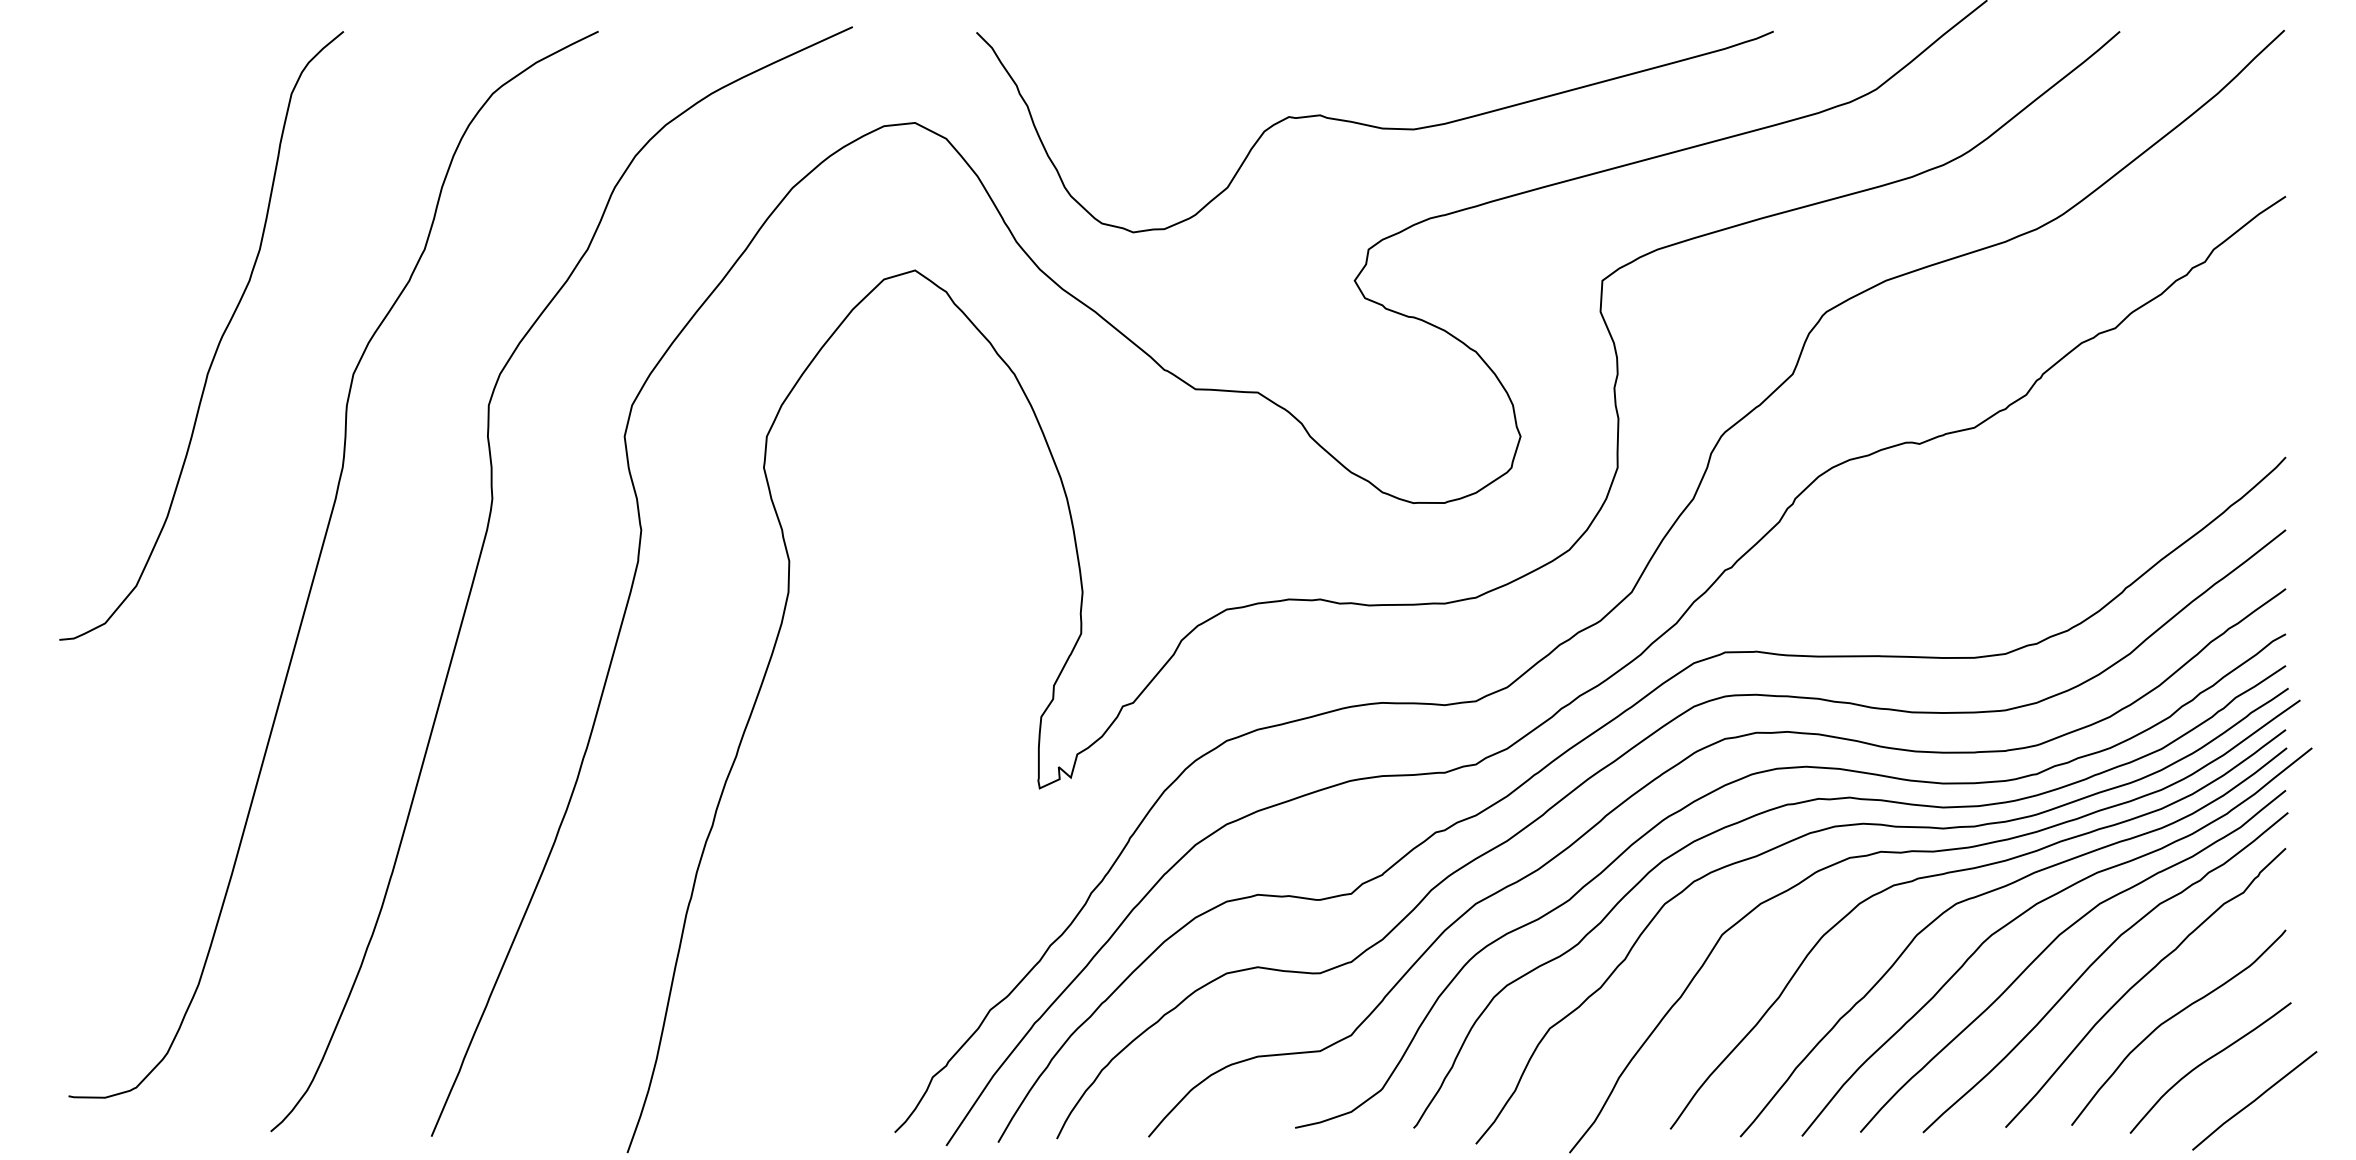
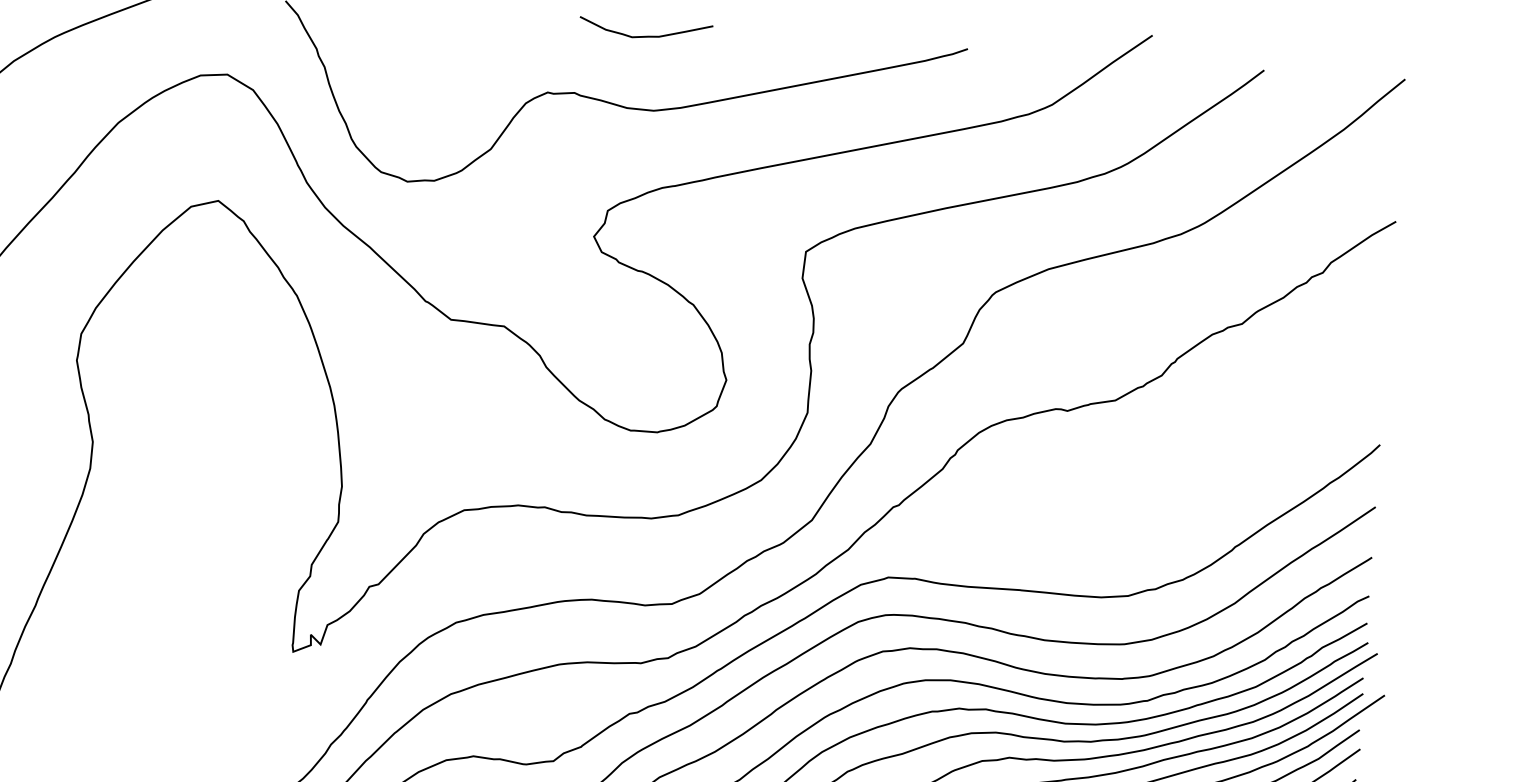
curve: (1397, 43) -> (645, 36), added

